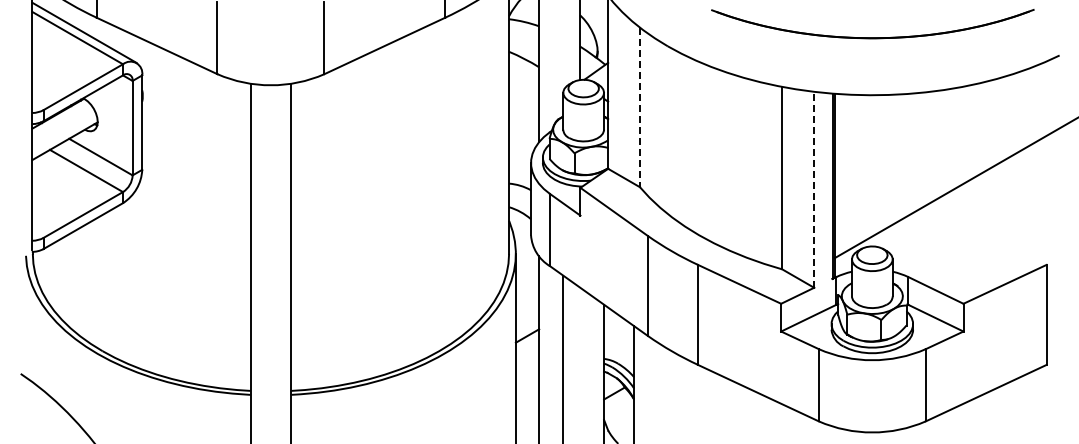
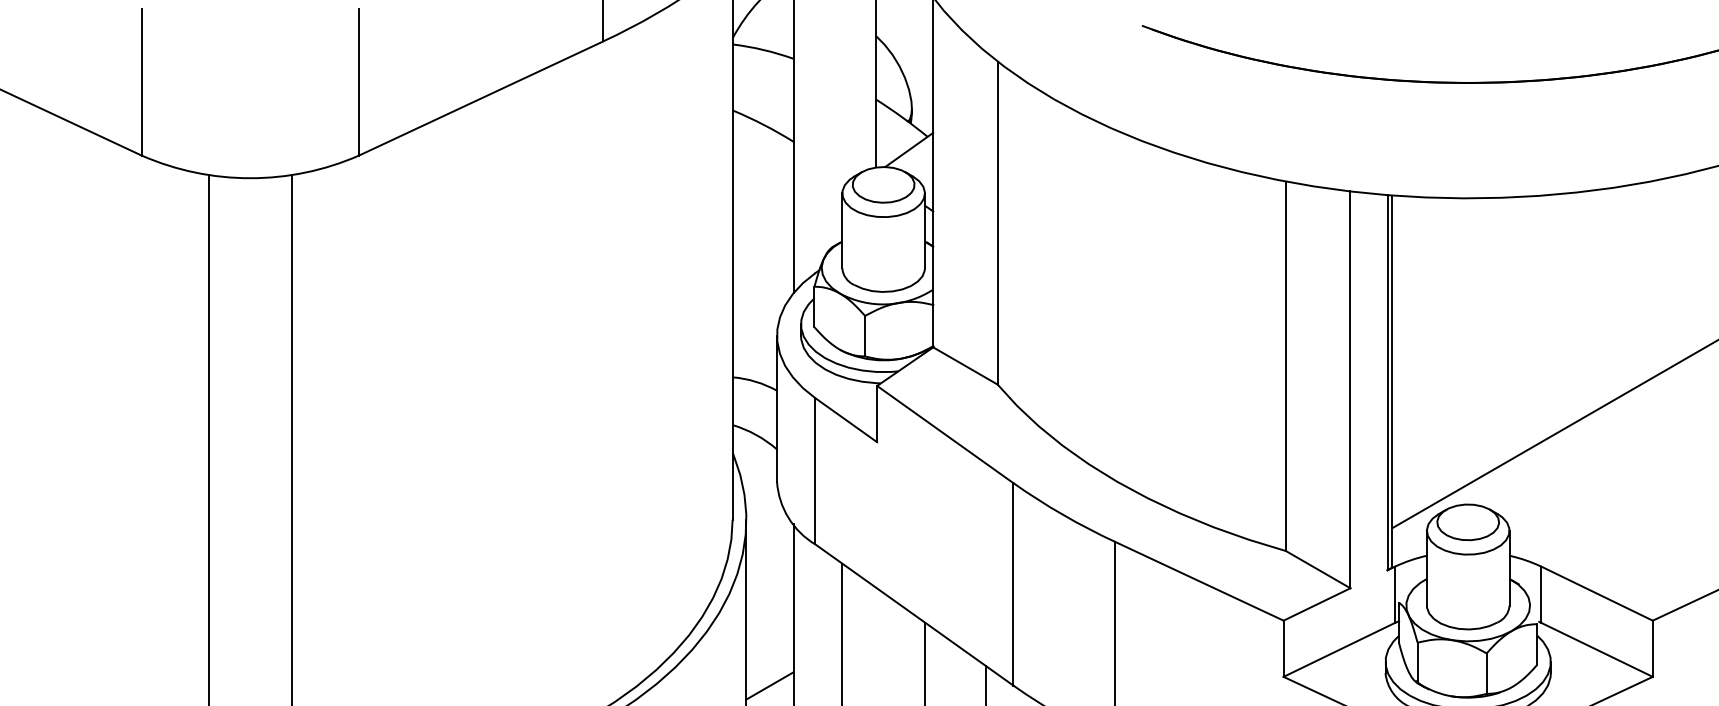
line: (640, 107) -> (998, 223), dashed -> solid
line: (814, 189) -> (1351, 389), dashed -> solid

